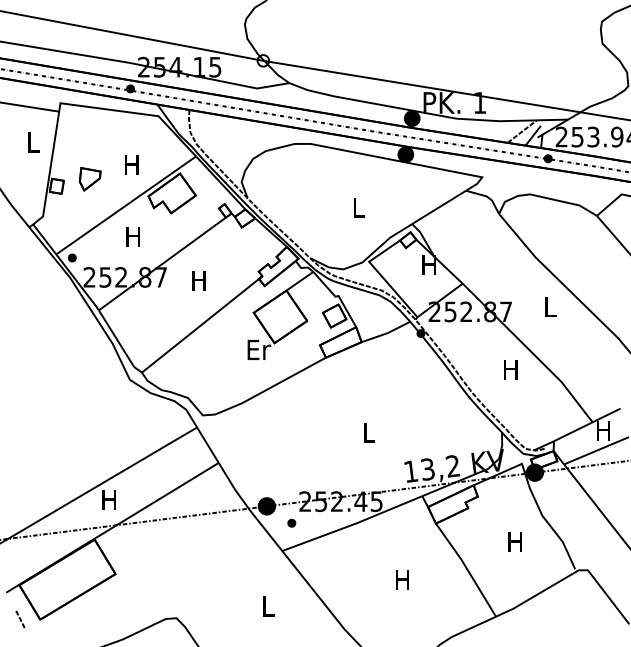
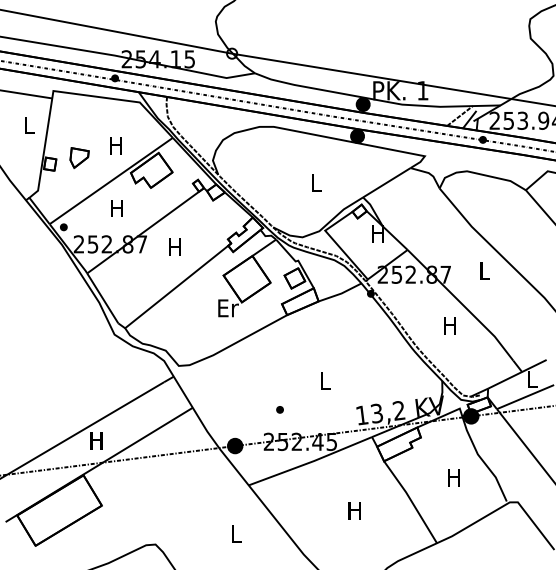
text: (603, 430) -> (531, 379), H -> L
part: (291, 522) -> (279, 409), moved
line: (20, 618) -> (18, 544), removed

